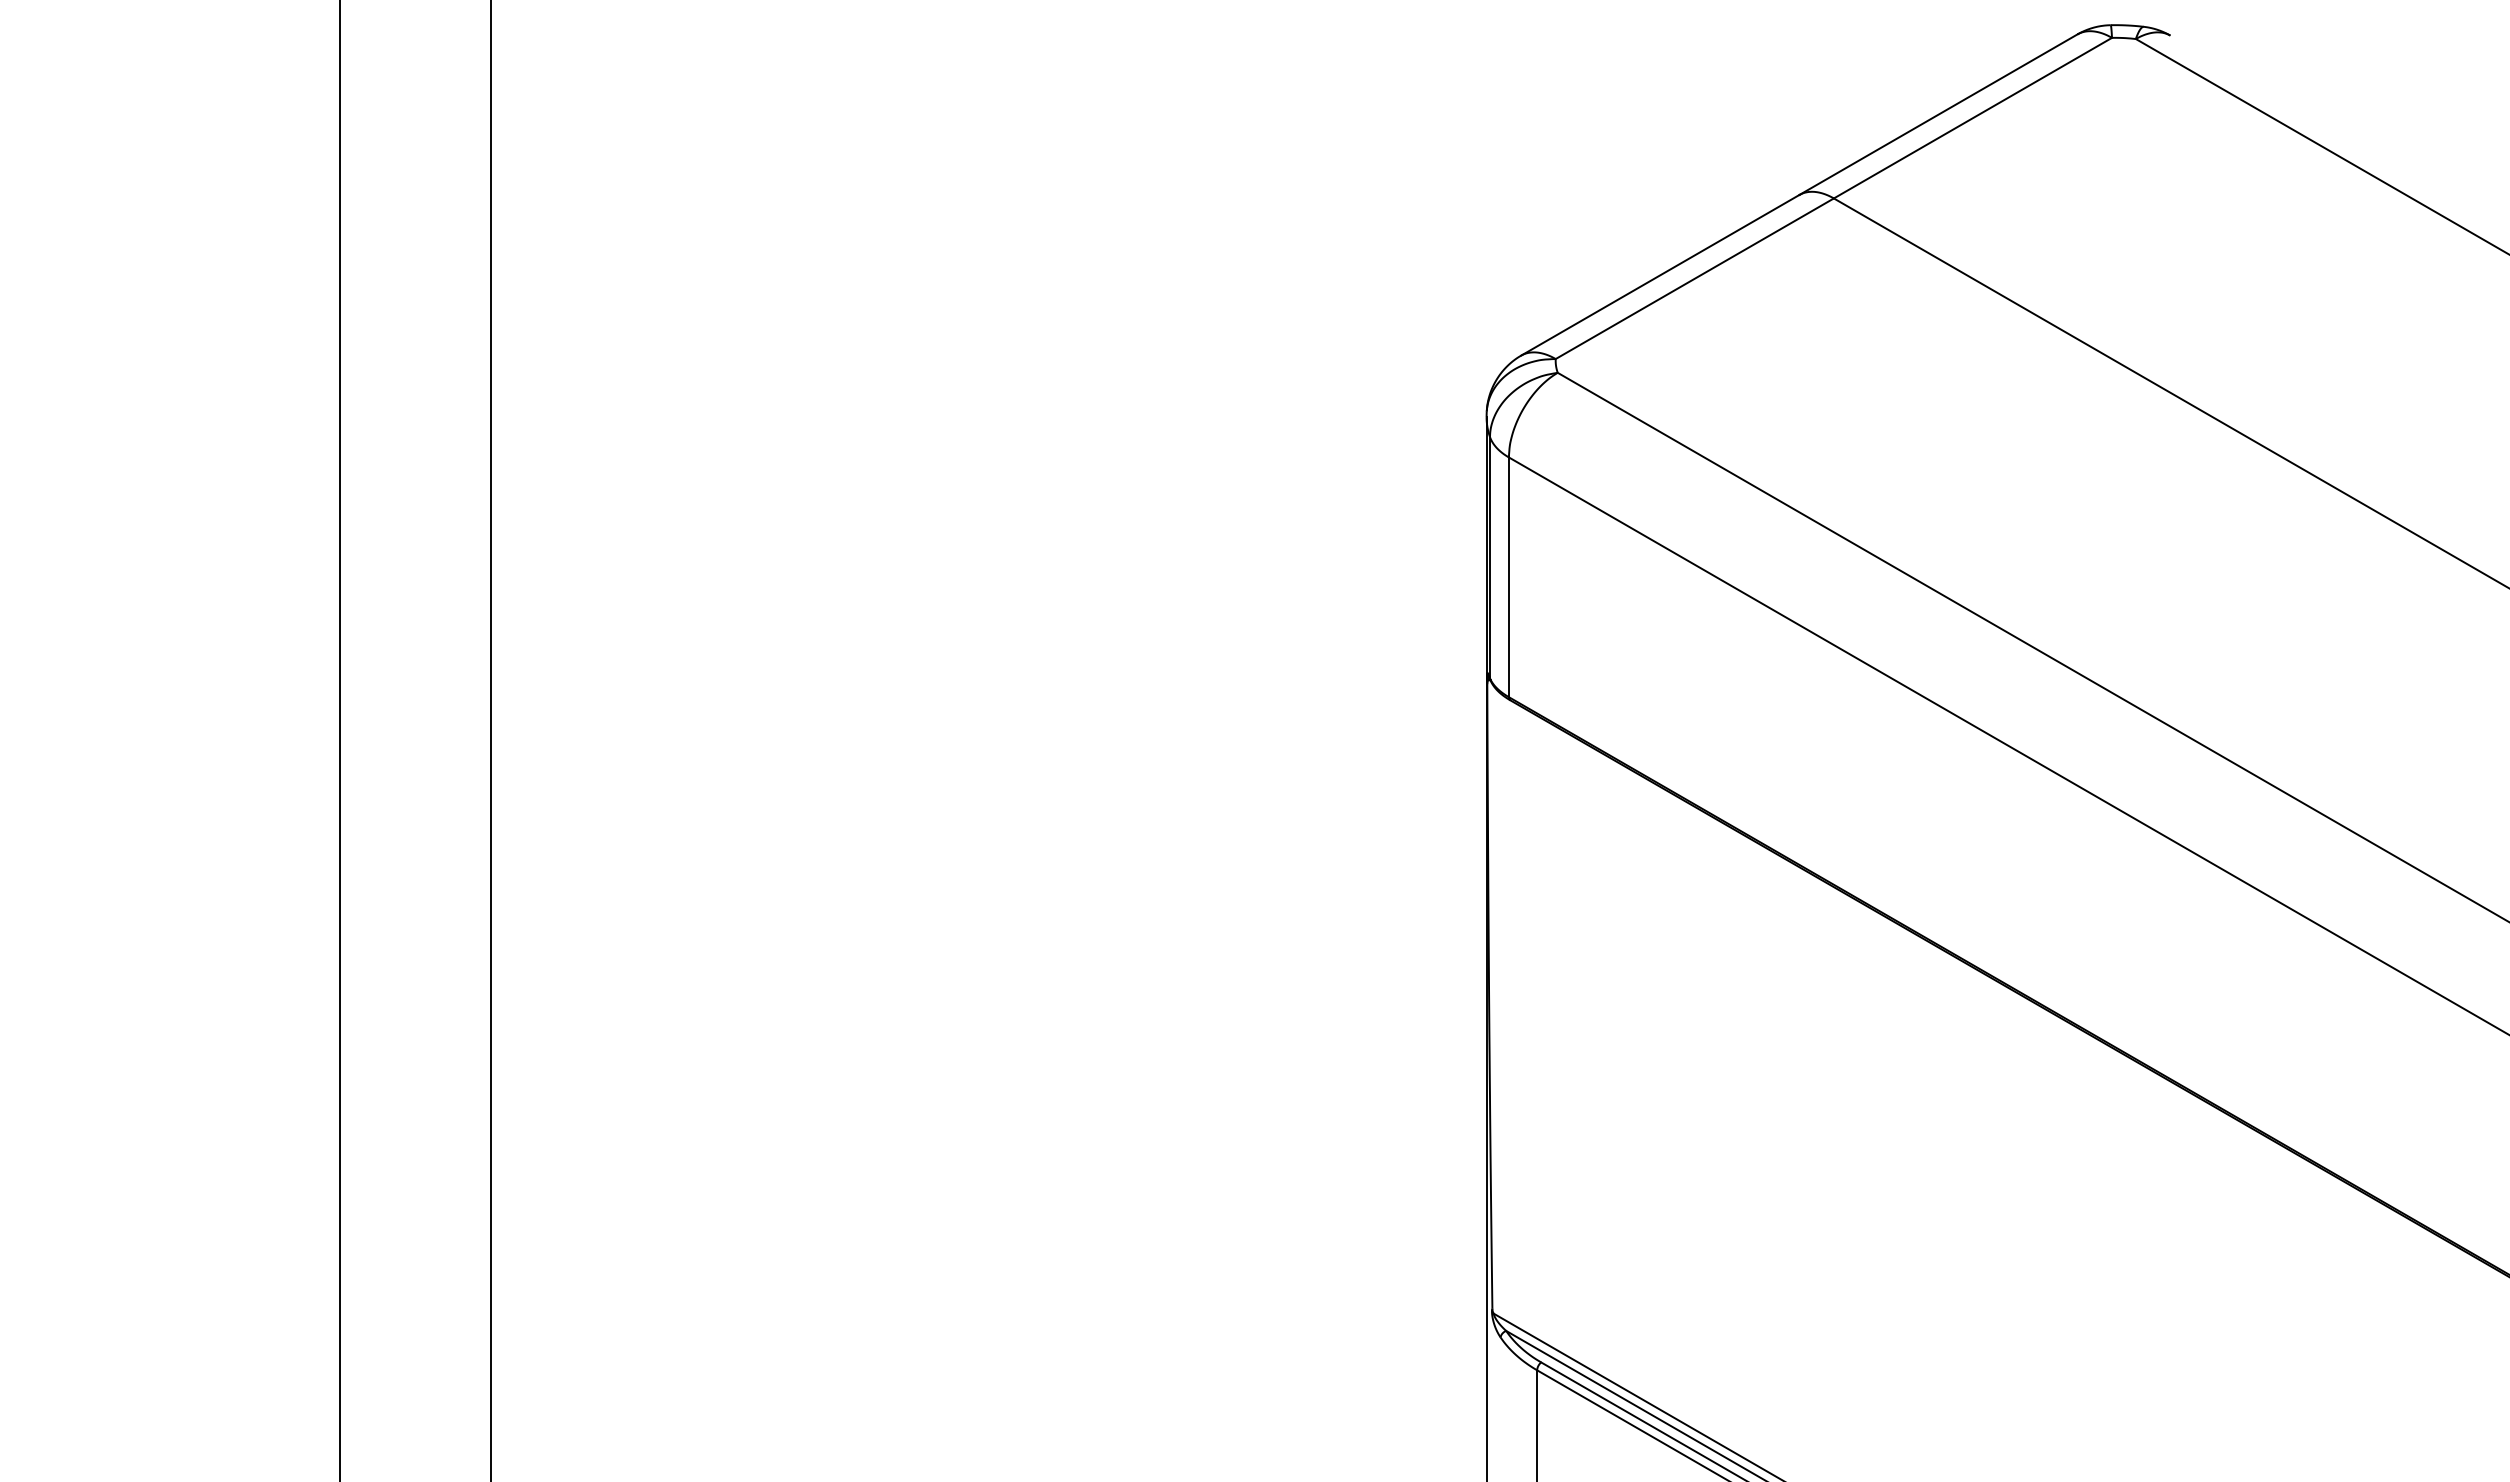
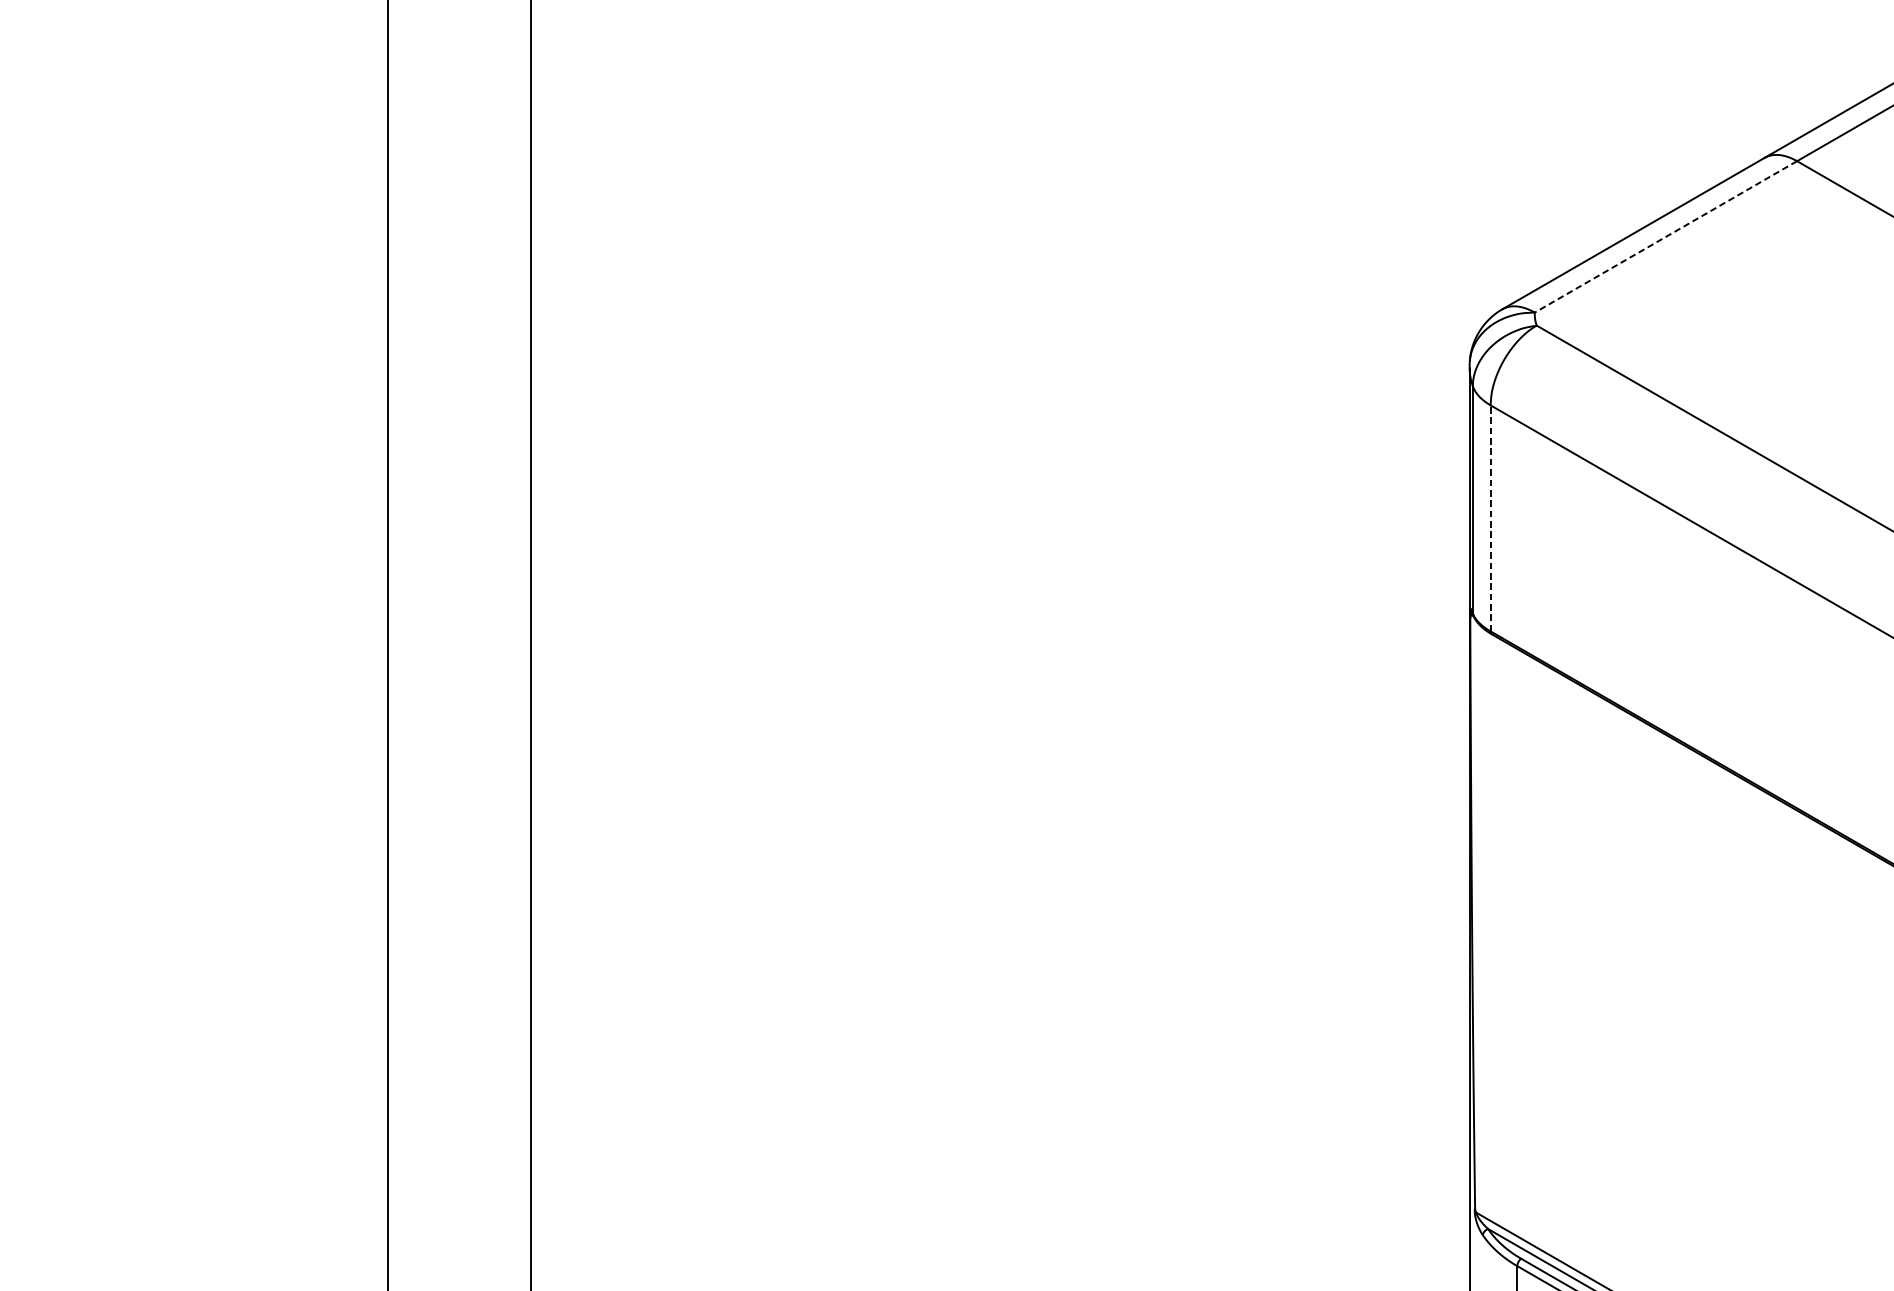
line: (1694, 278) -> (1665, 236), solid -> dashed
line: (1508, 577) -> (1490, 518), solid -> dashed

